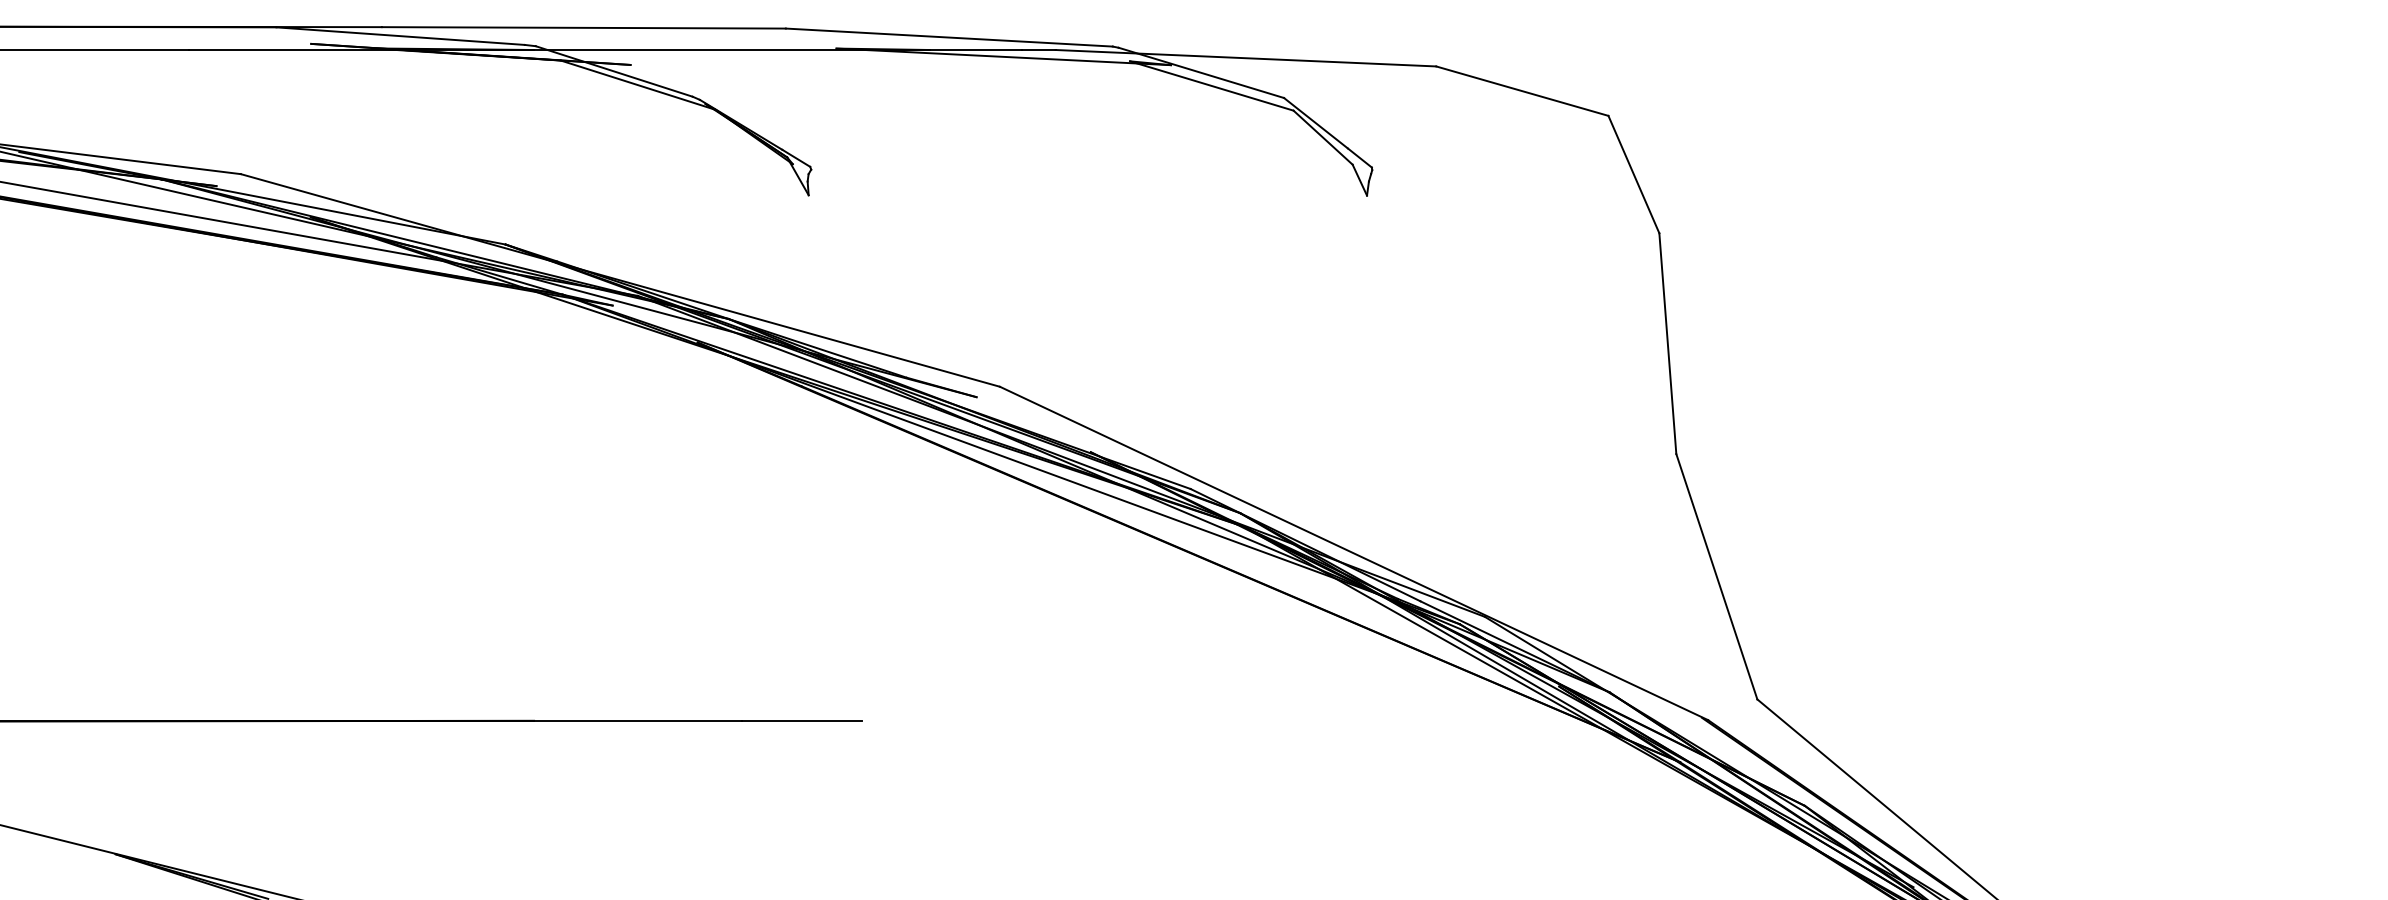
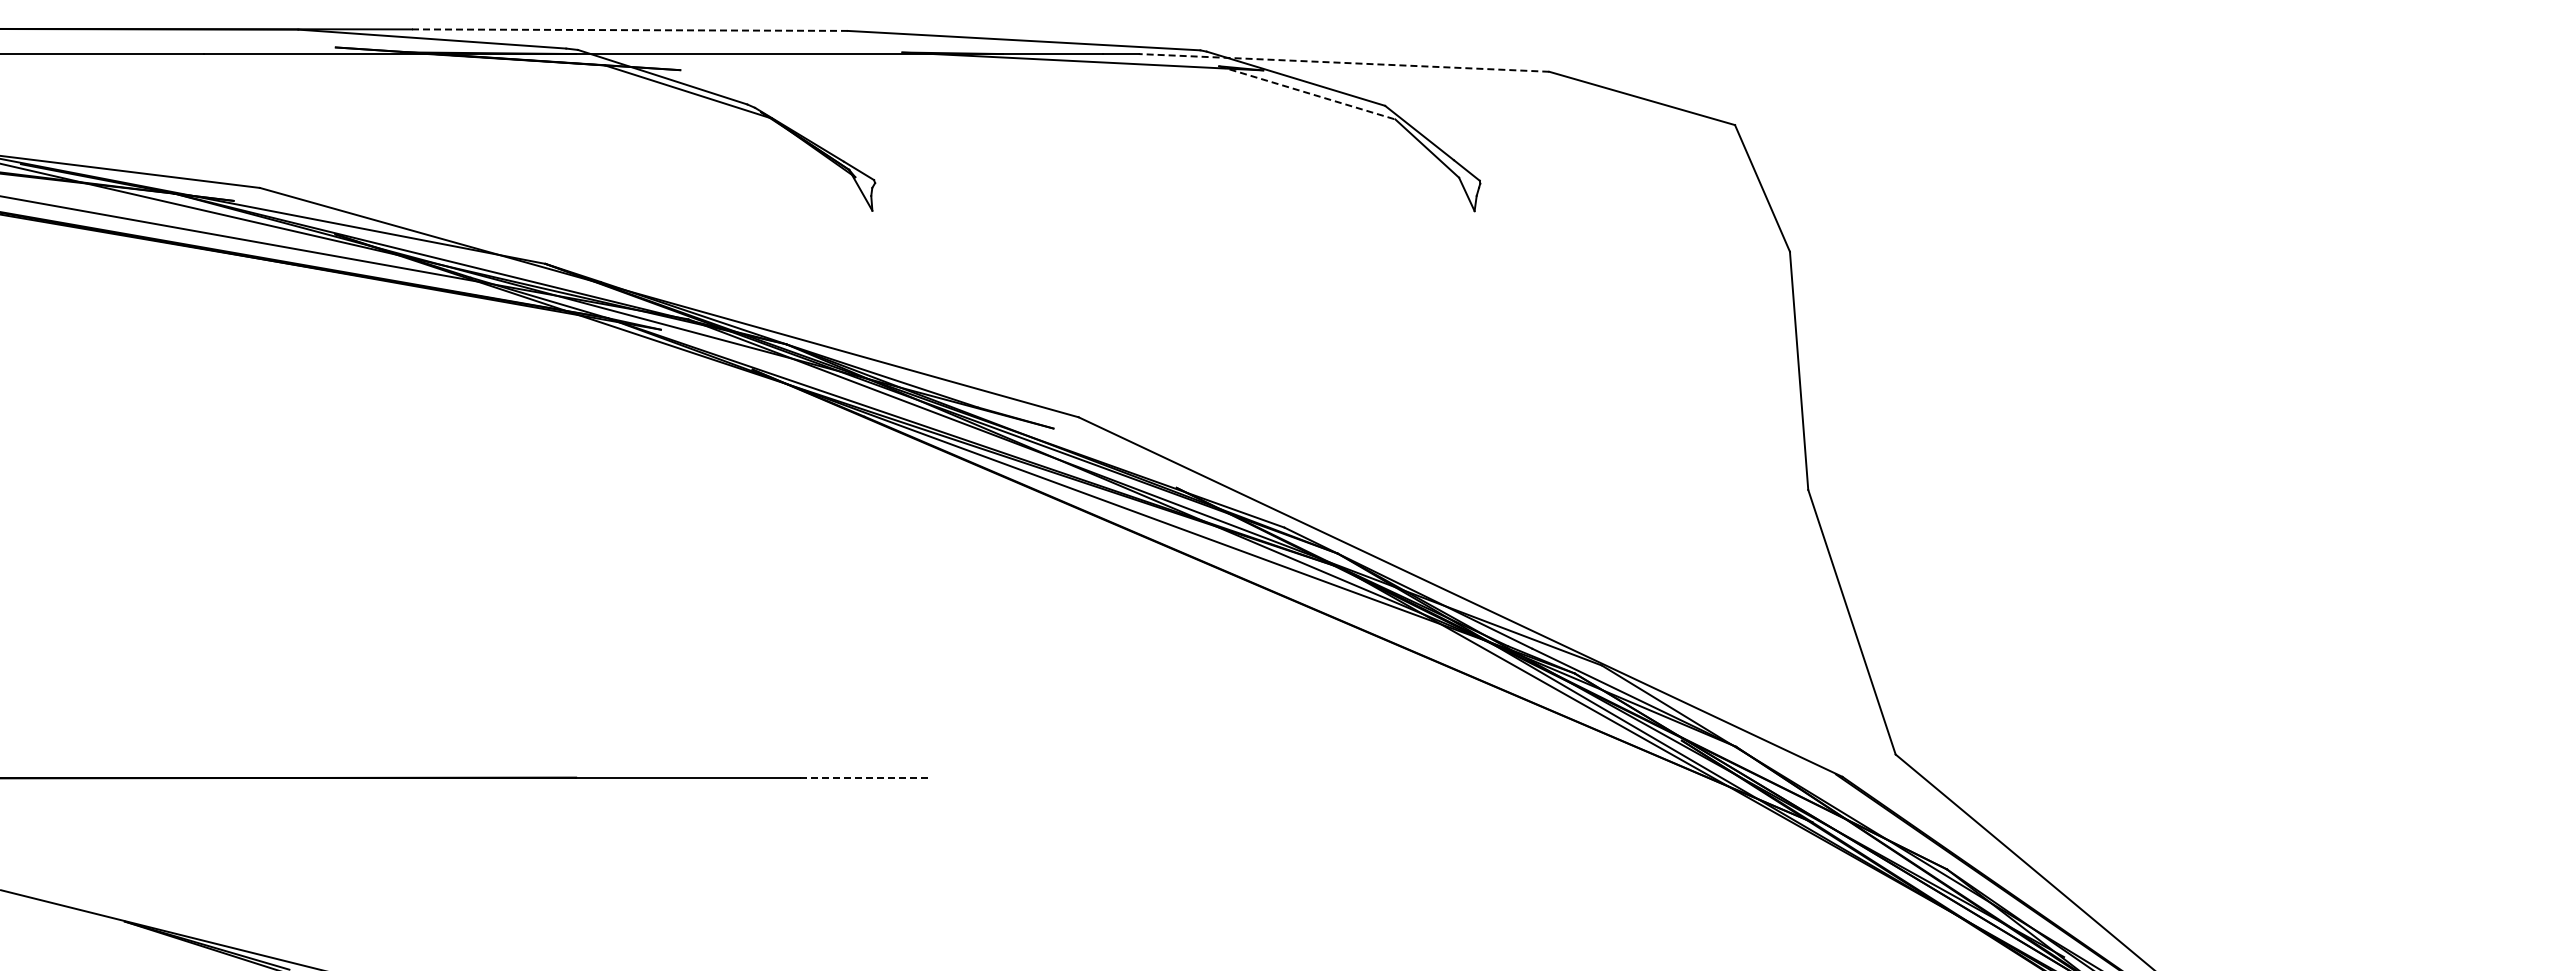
line: (583, 28) -> (629, 30), solid -> dashed
line: (1245, 57) -> (1343, 62), solid -> dashed
line: (1212, 86) -> (1307, 93), solid -> dashed
line: (802, 720) -> (865, 777), solid -> dashed

